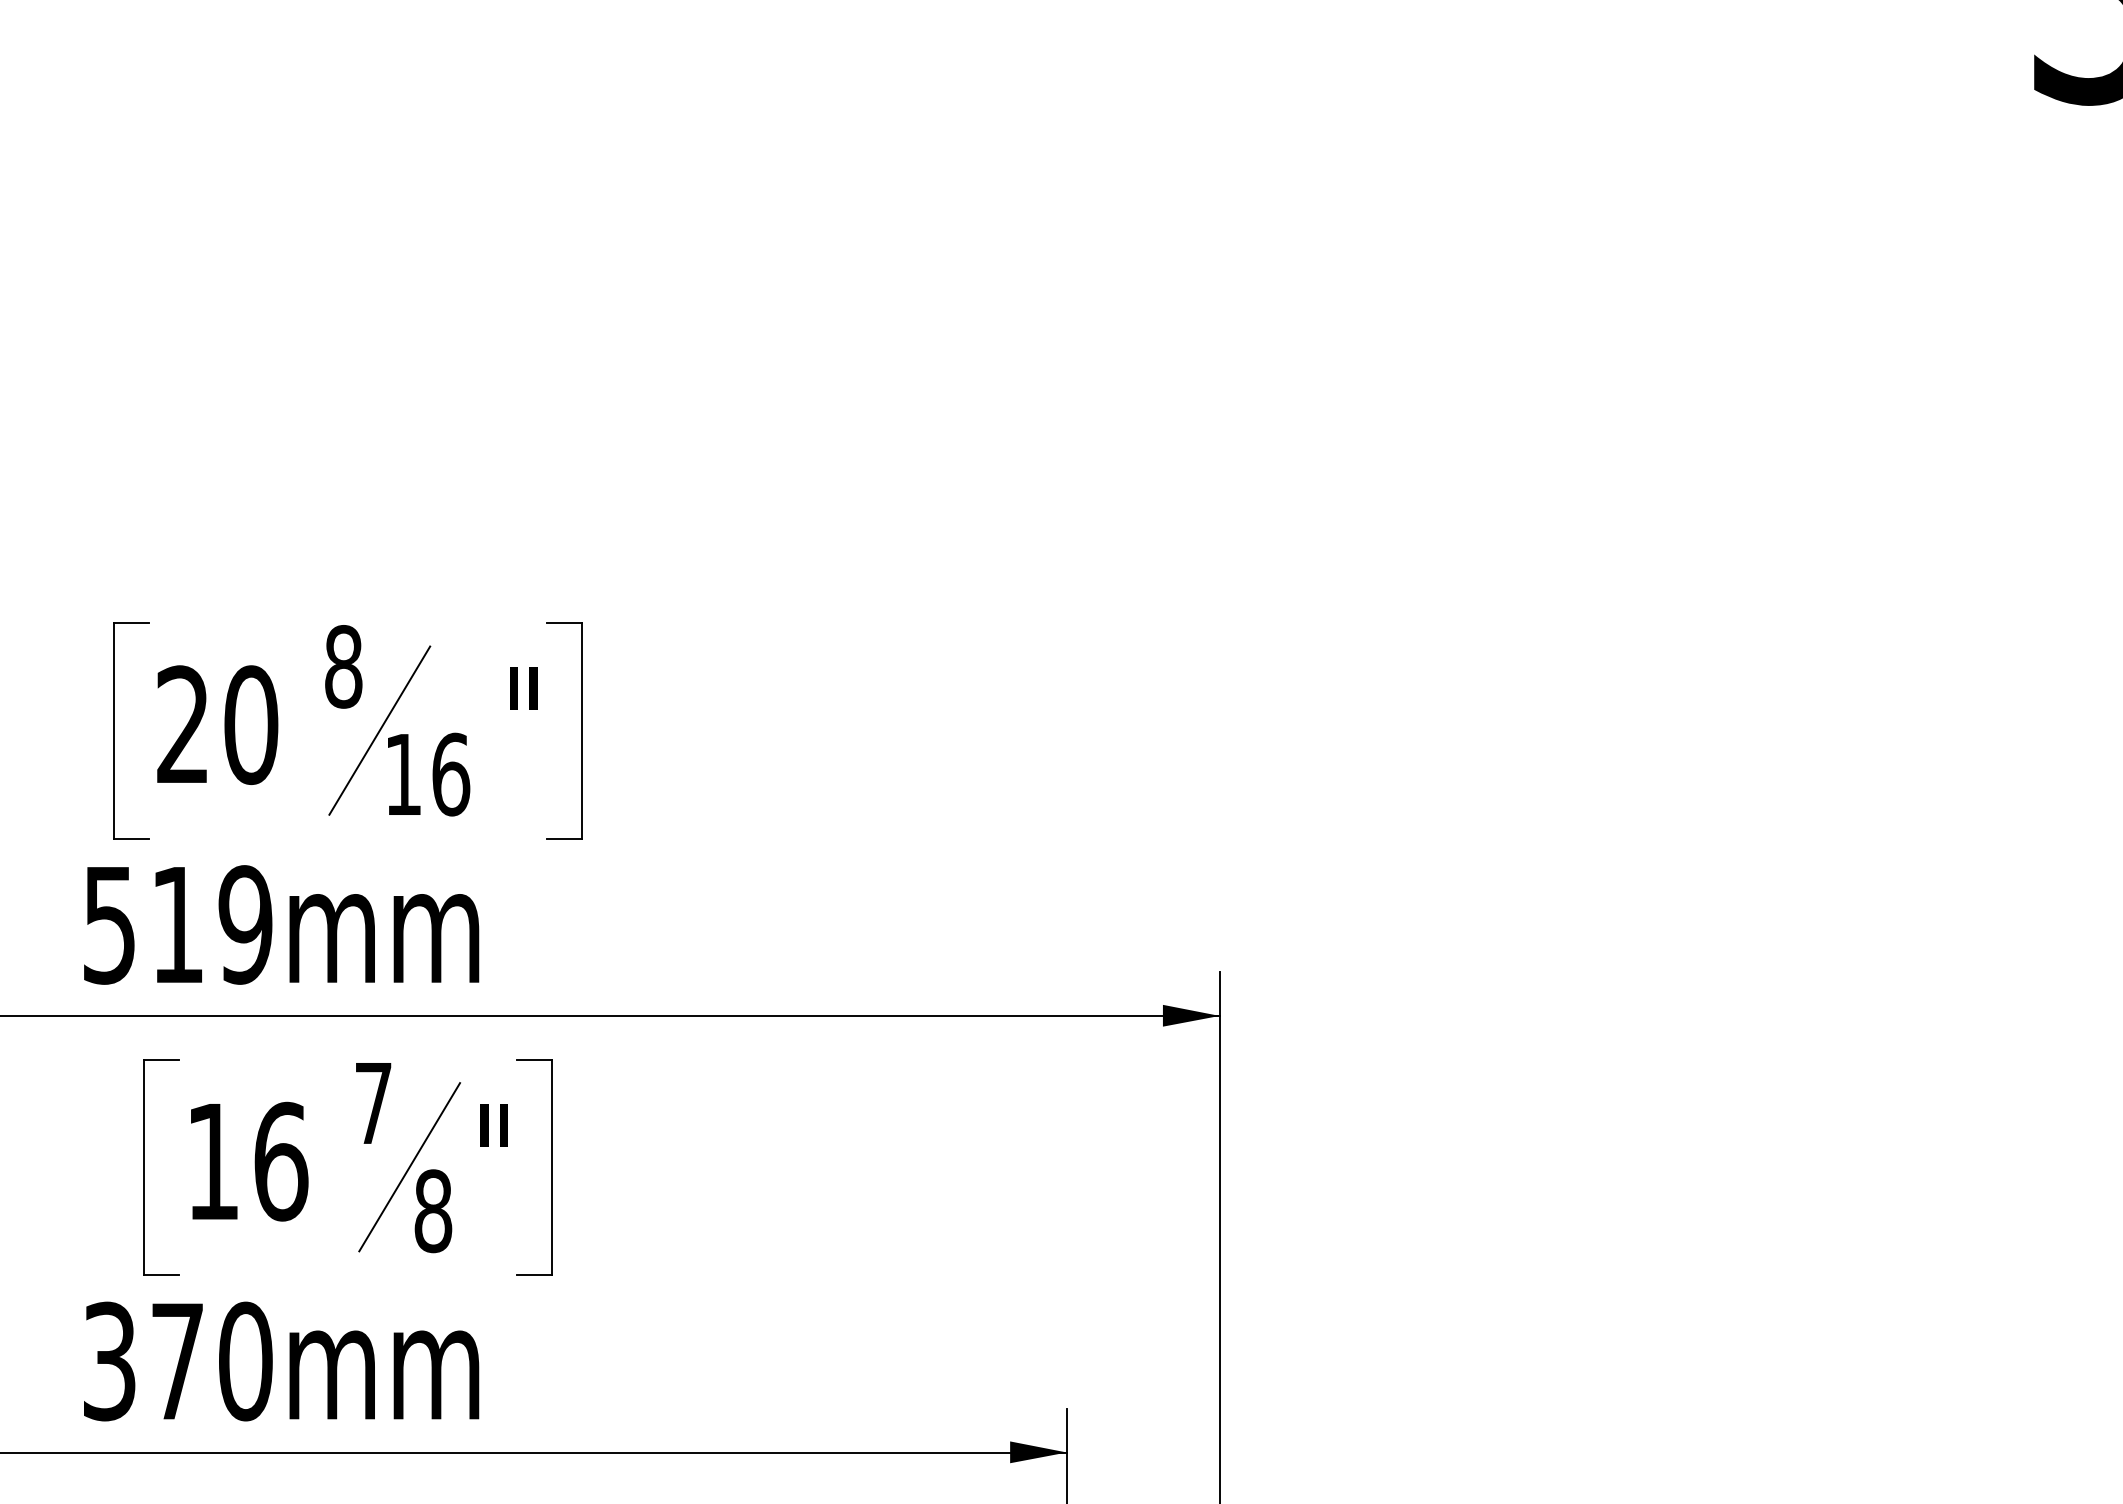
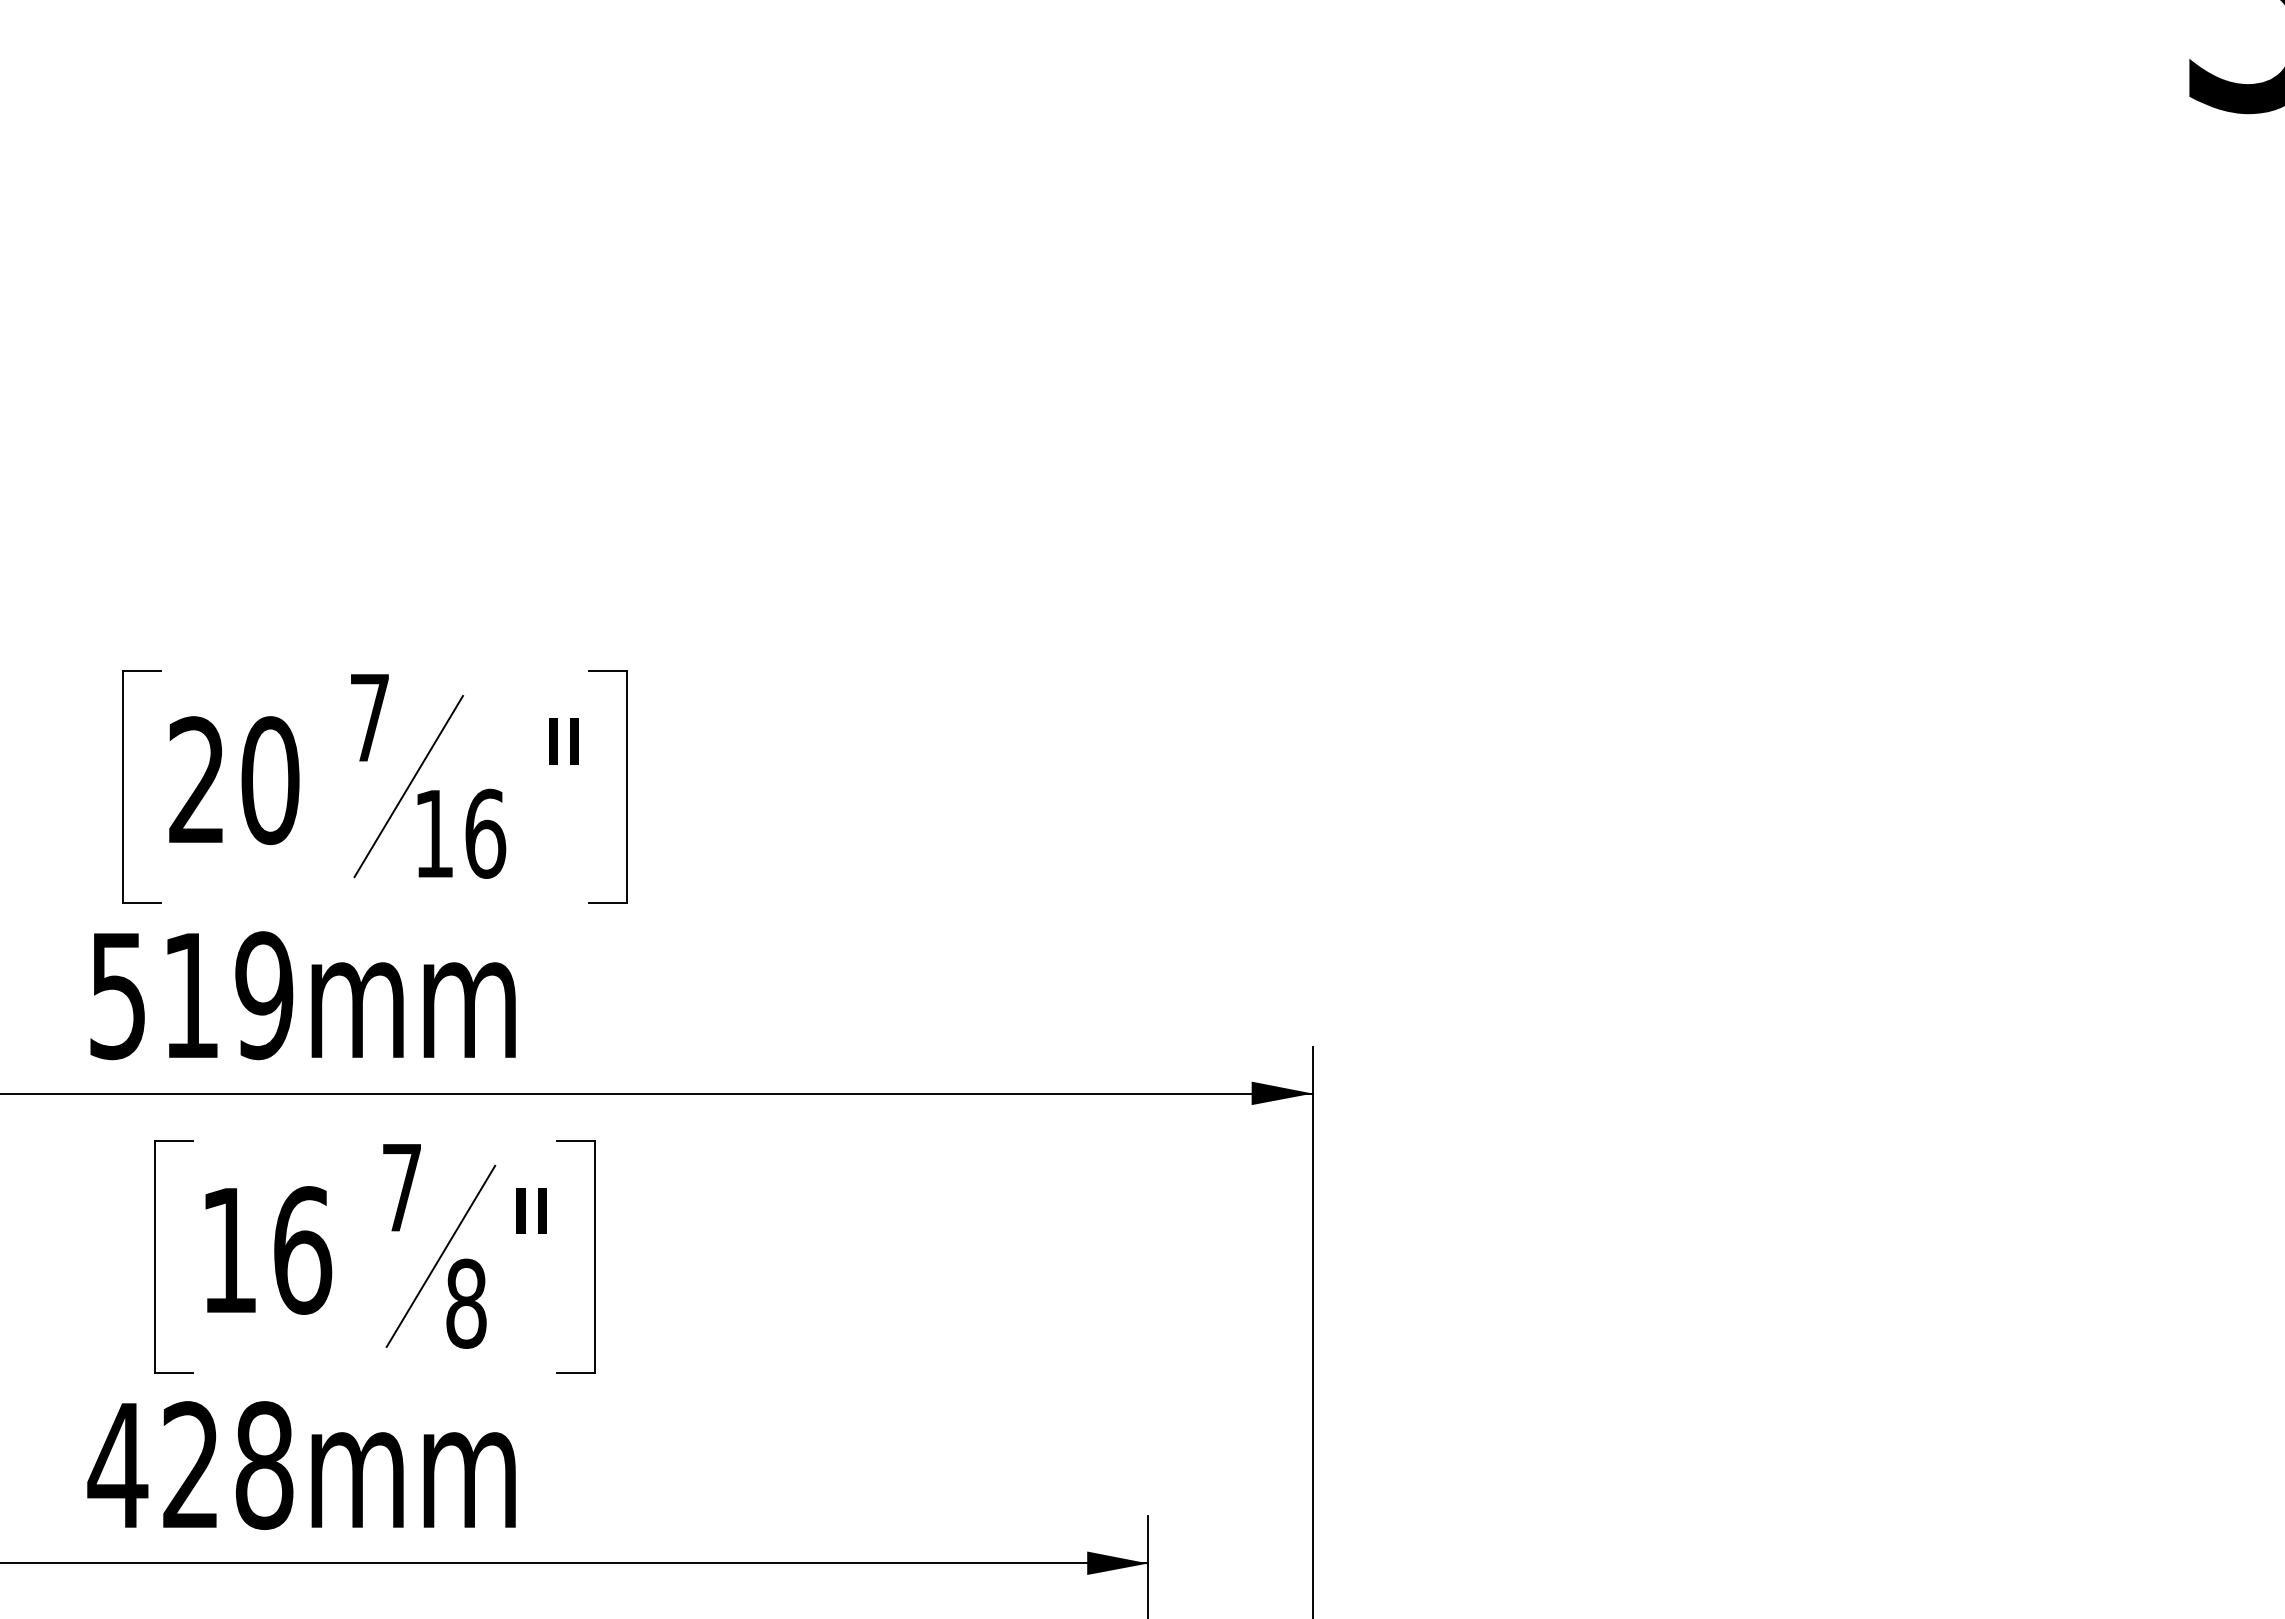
text: (344, 666) -> (370, 717), 8 -> 7
text: (176, 1361) -> (190, 1465), 370mm -> 428mm

